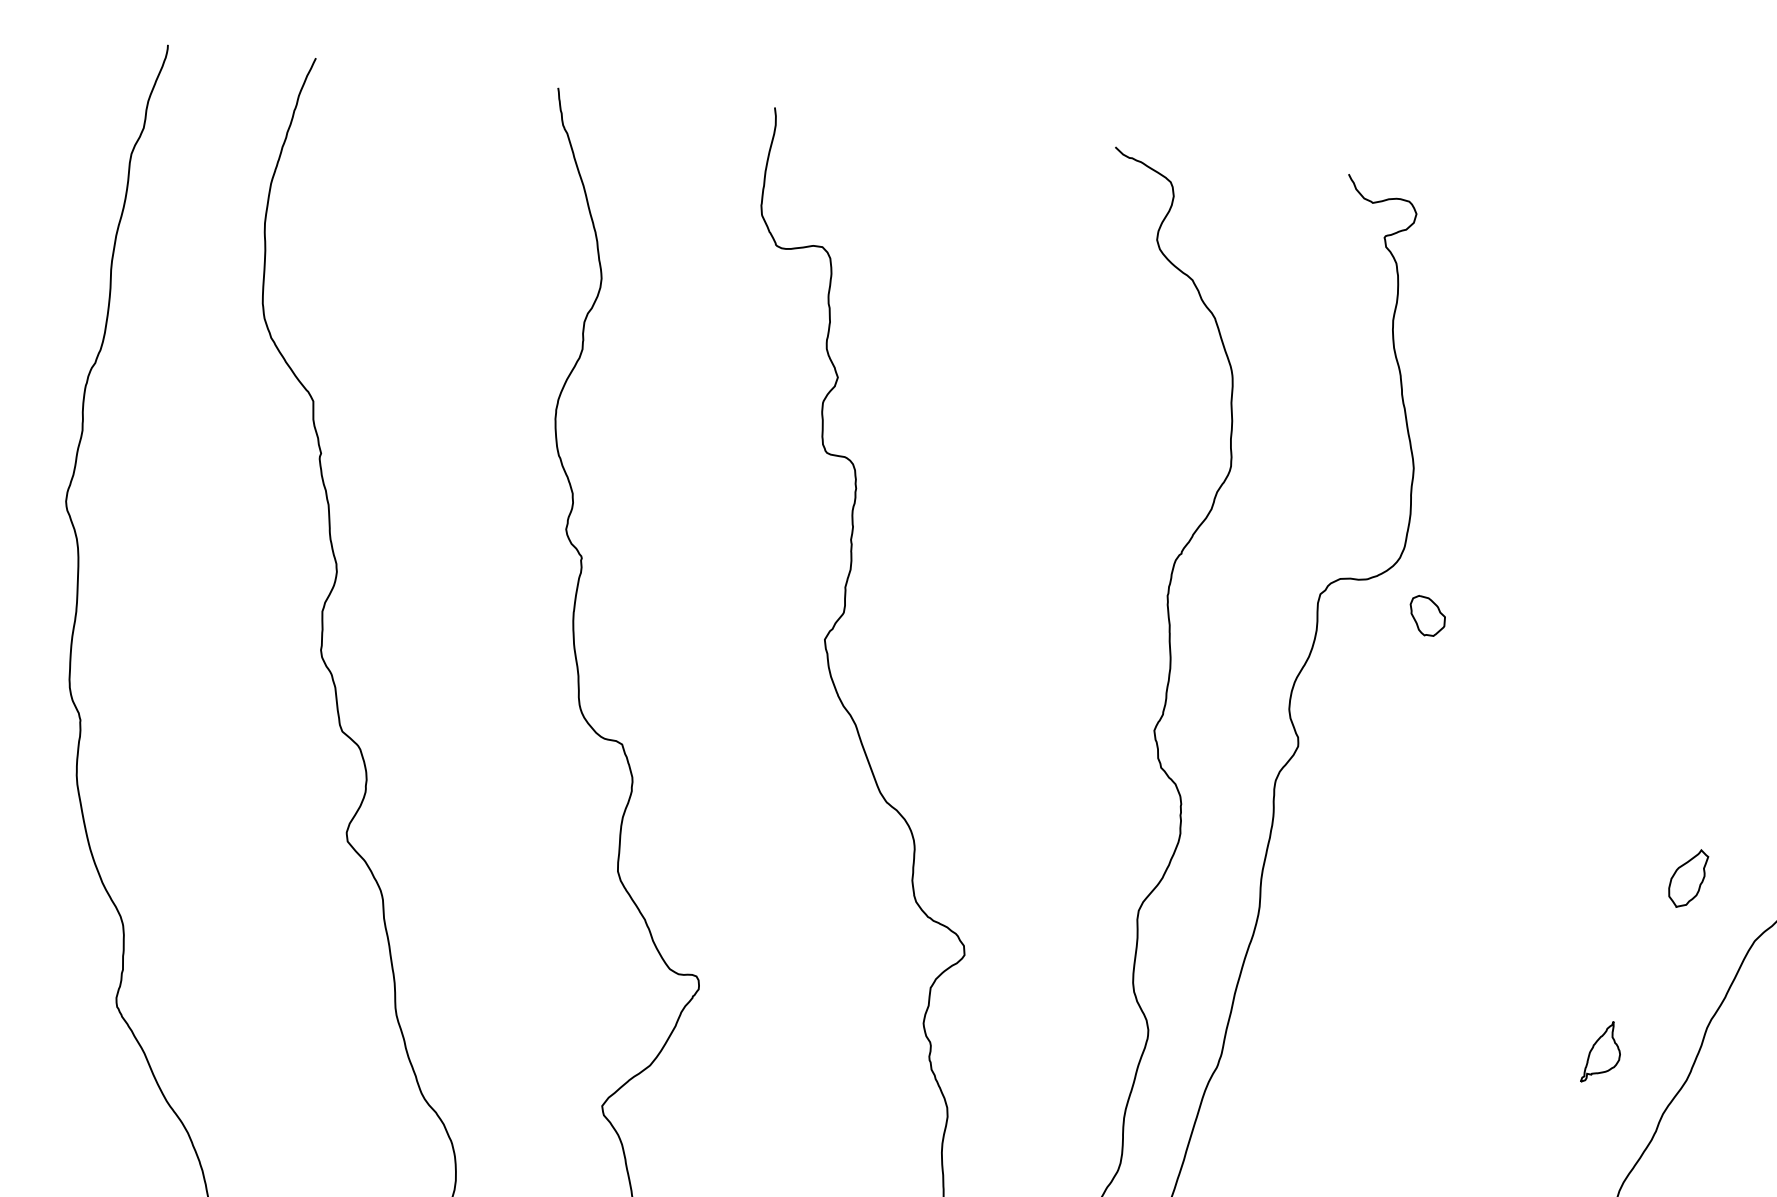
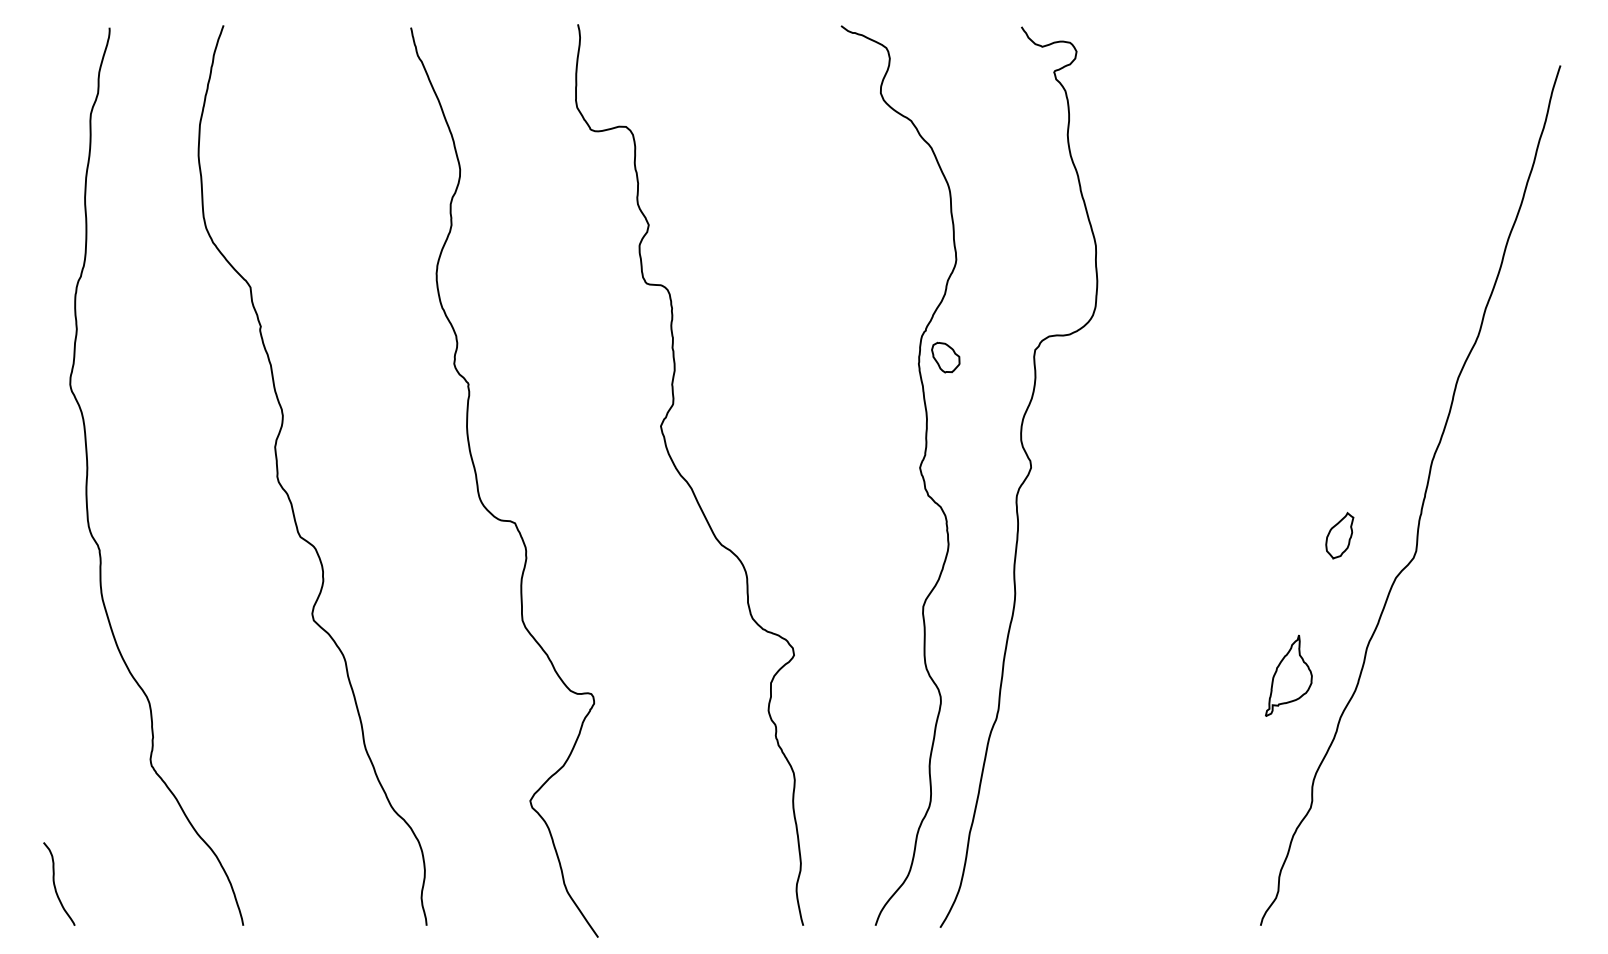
part: (1427, 616) -> (945, 357), moved
part: (1601, 1052) -> (1288, 675), size x1.67

